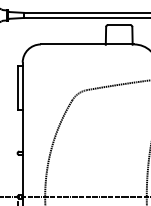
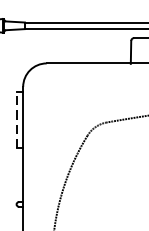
line: (17, 88) -> (16, 120), solid -> dashed

